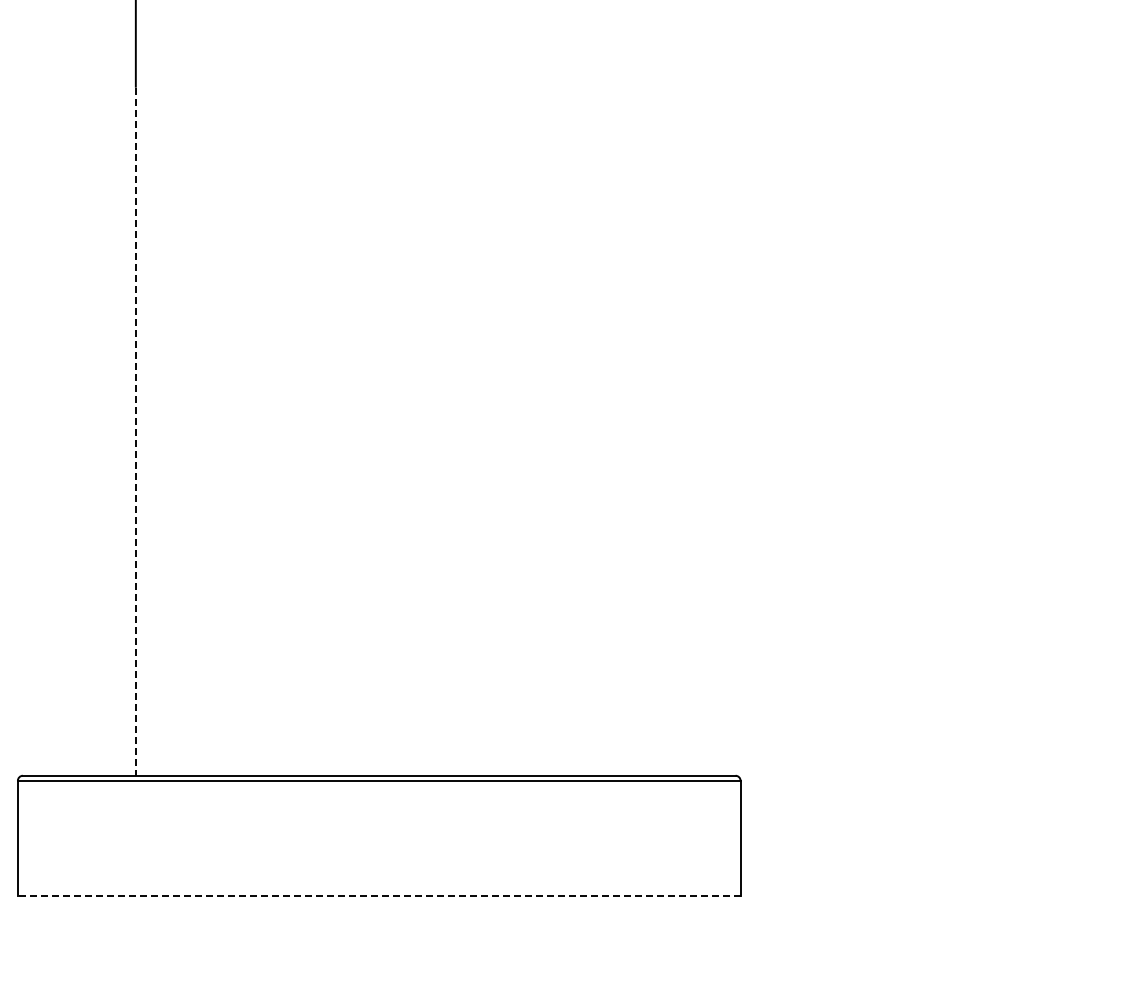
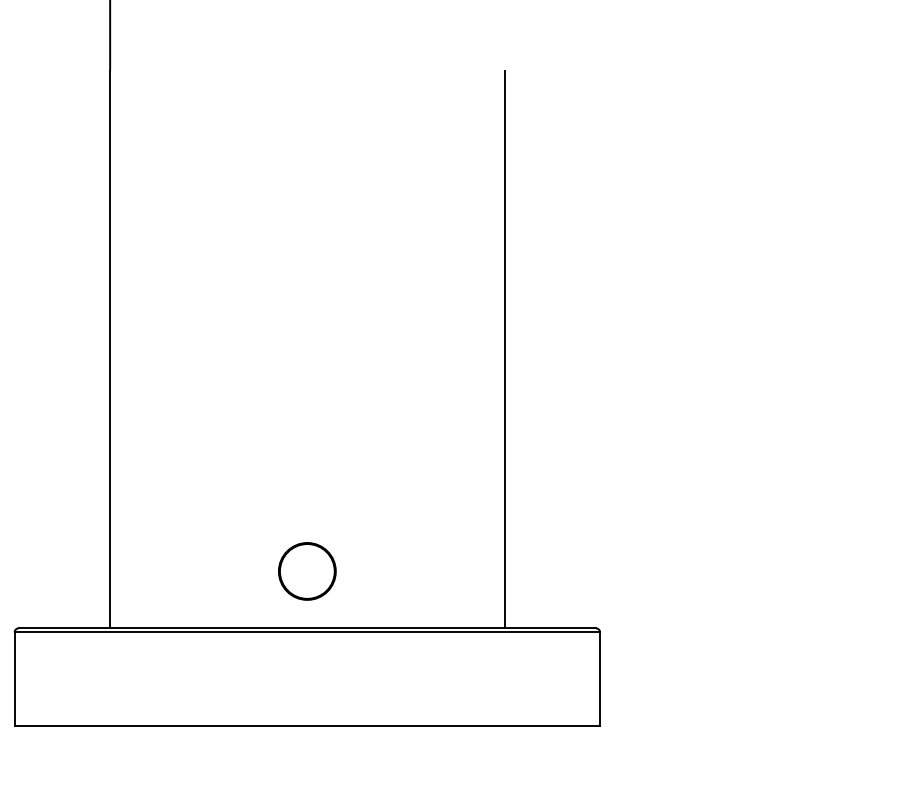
line: (622, 431) -> (504, 349), added
line: (135, 432) -> (109, 350), dashed -> solid
circle: (379, 705) -> (307, 571), added
line: (378, 896) -> (306, 726), dashed -> solid

